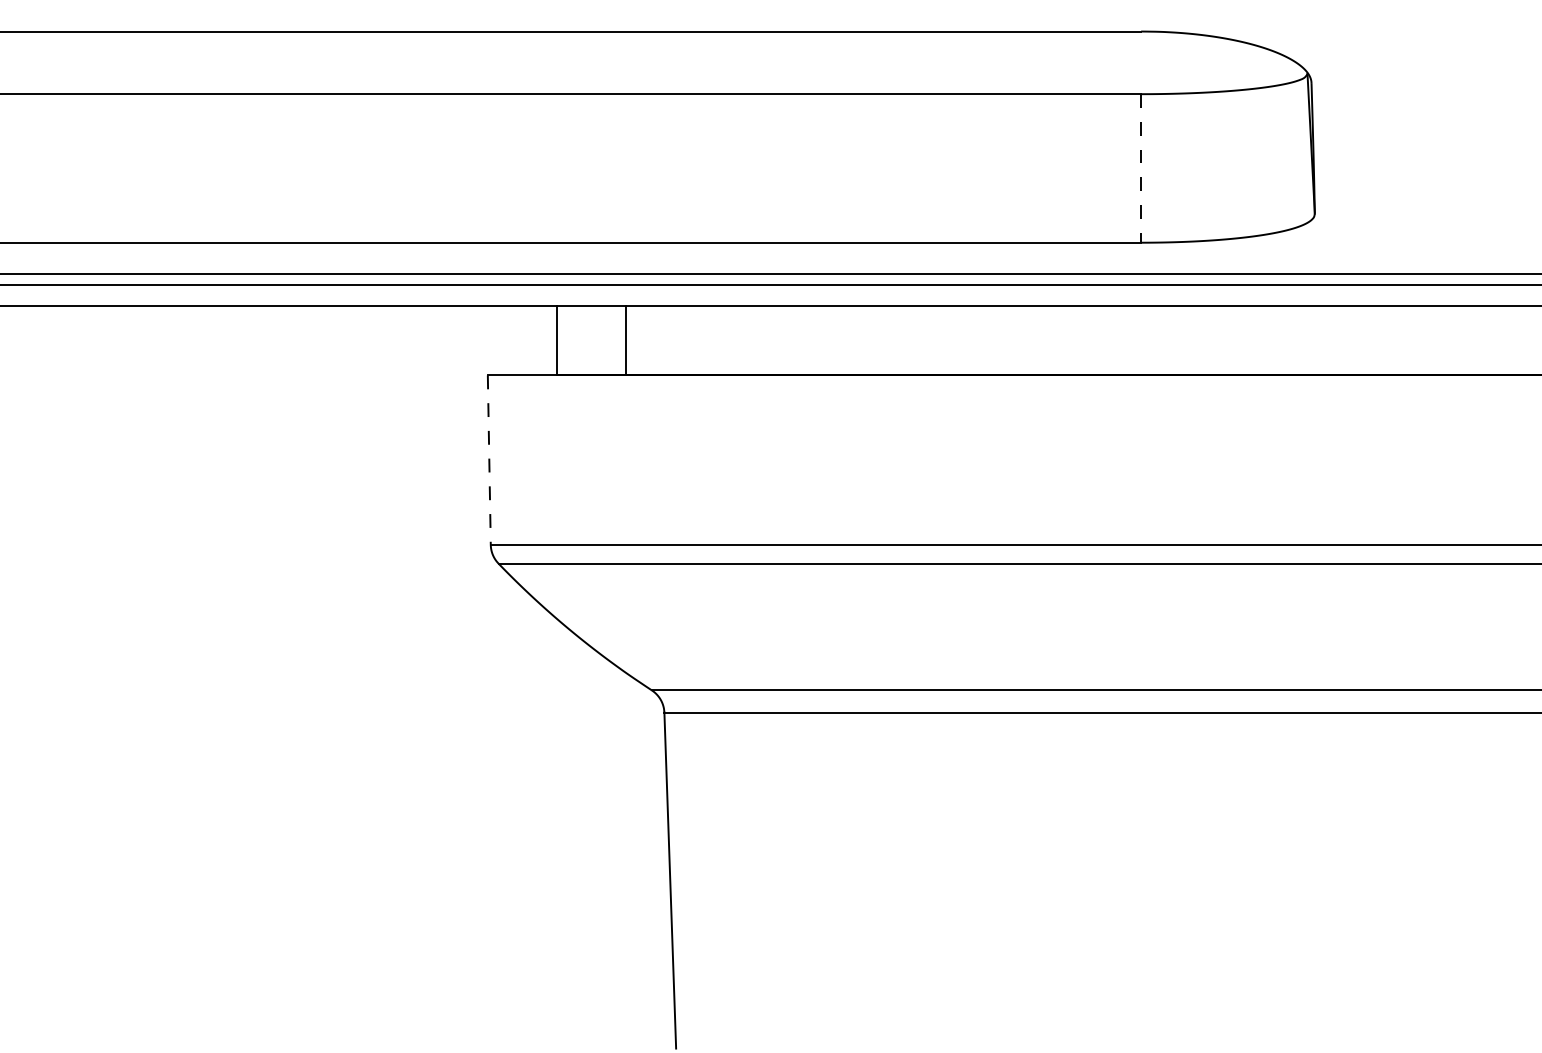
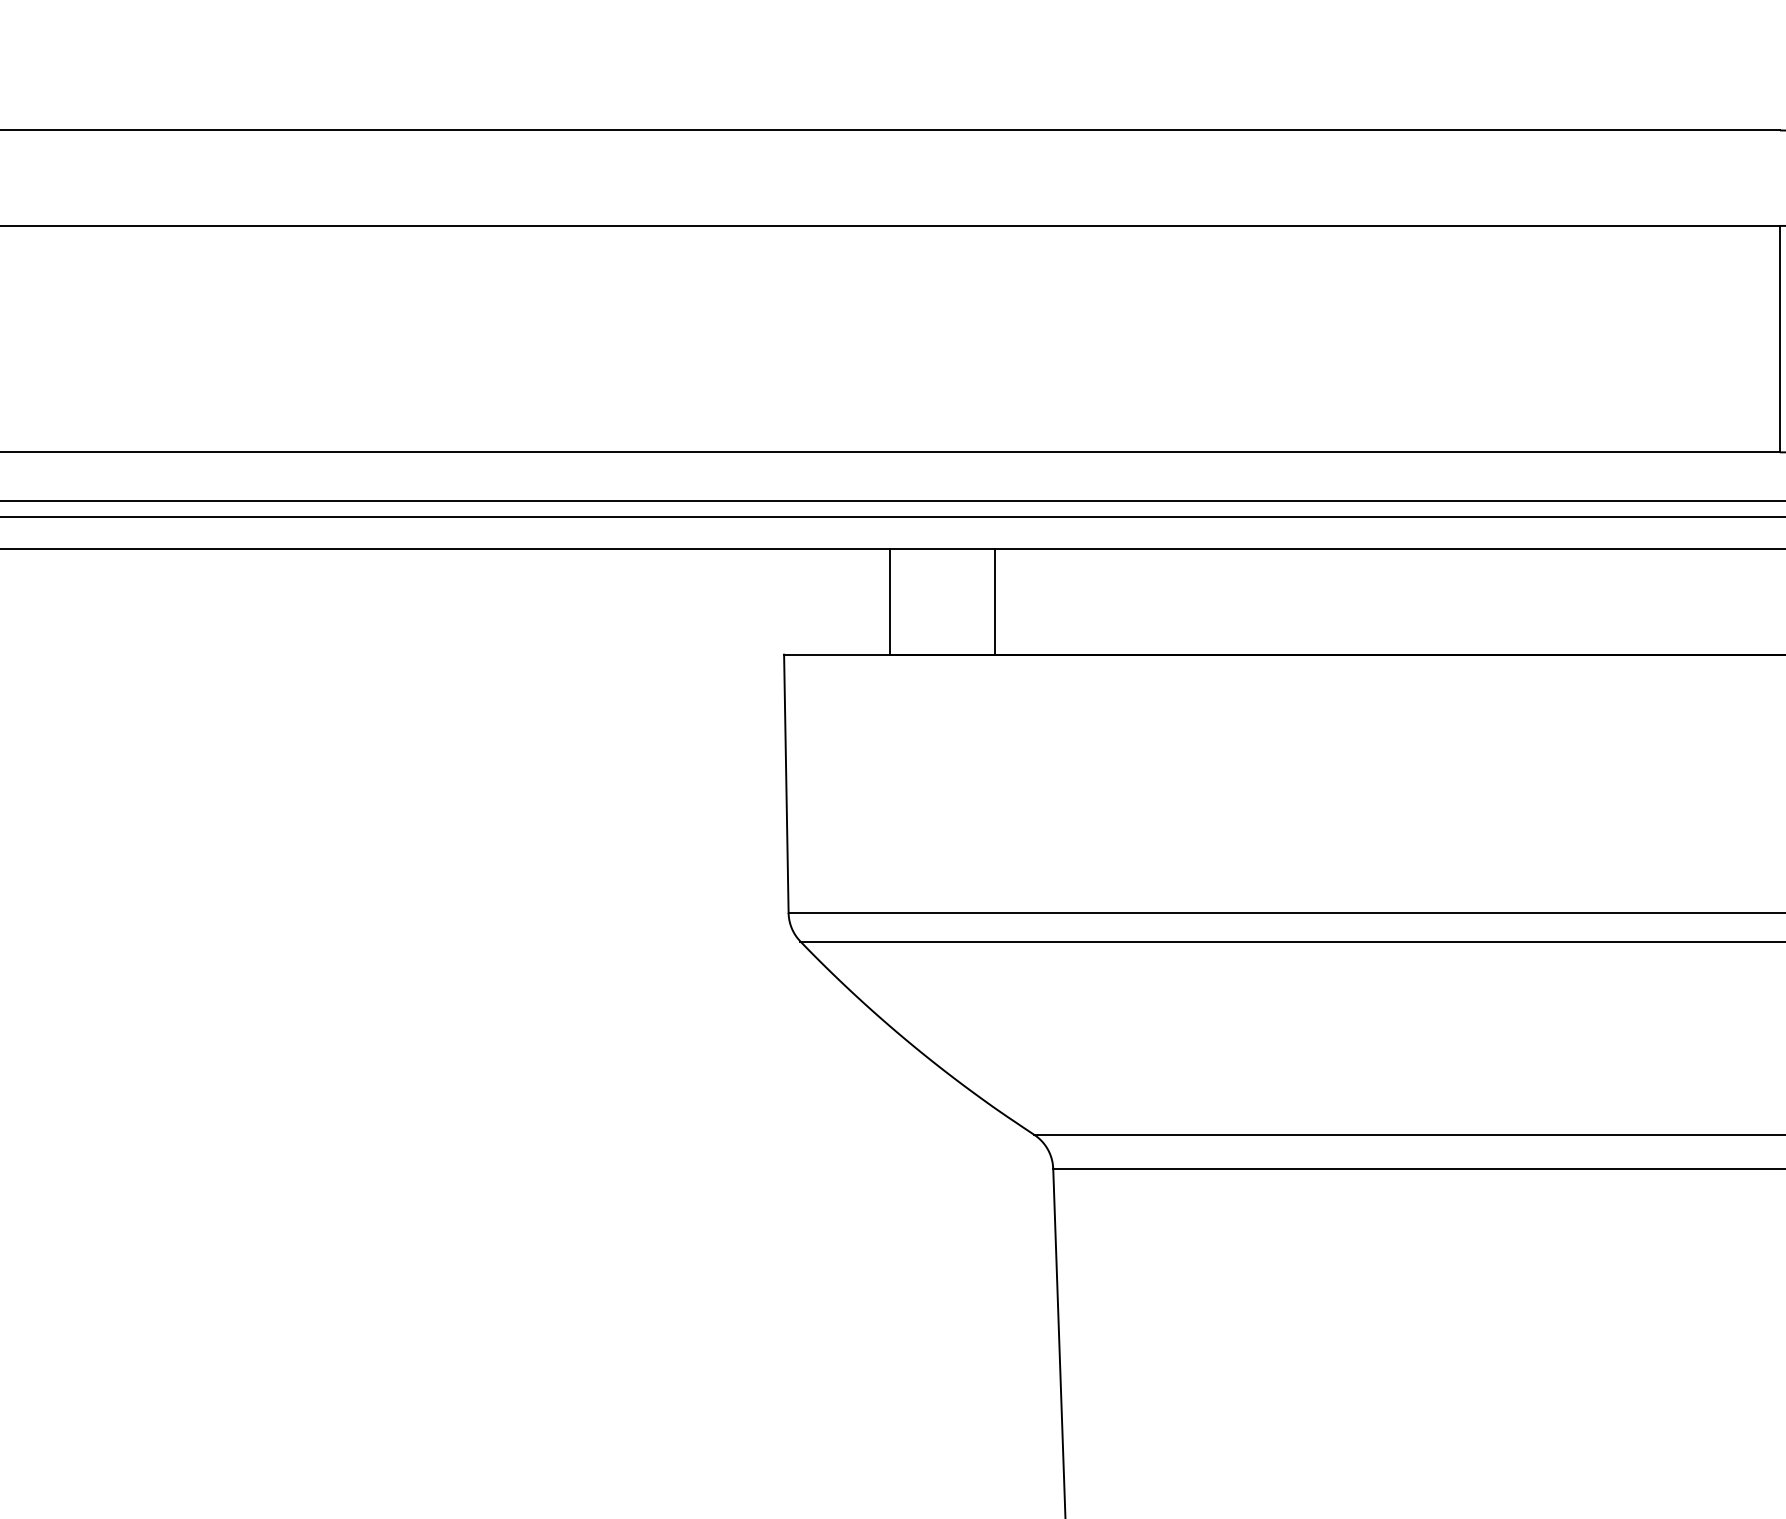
line: (1141, 168) -> (1780, 339), dashed -> solid
line: (489, 460) -> (786, 784), dashed -> solid

